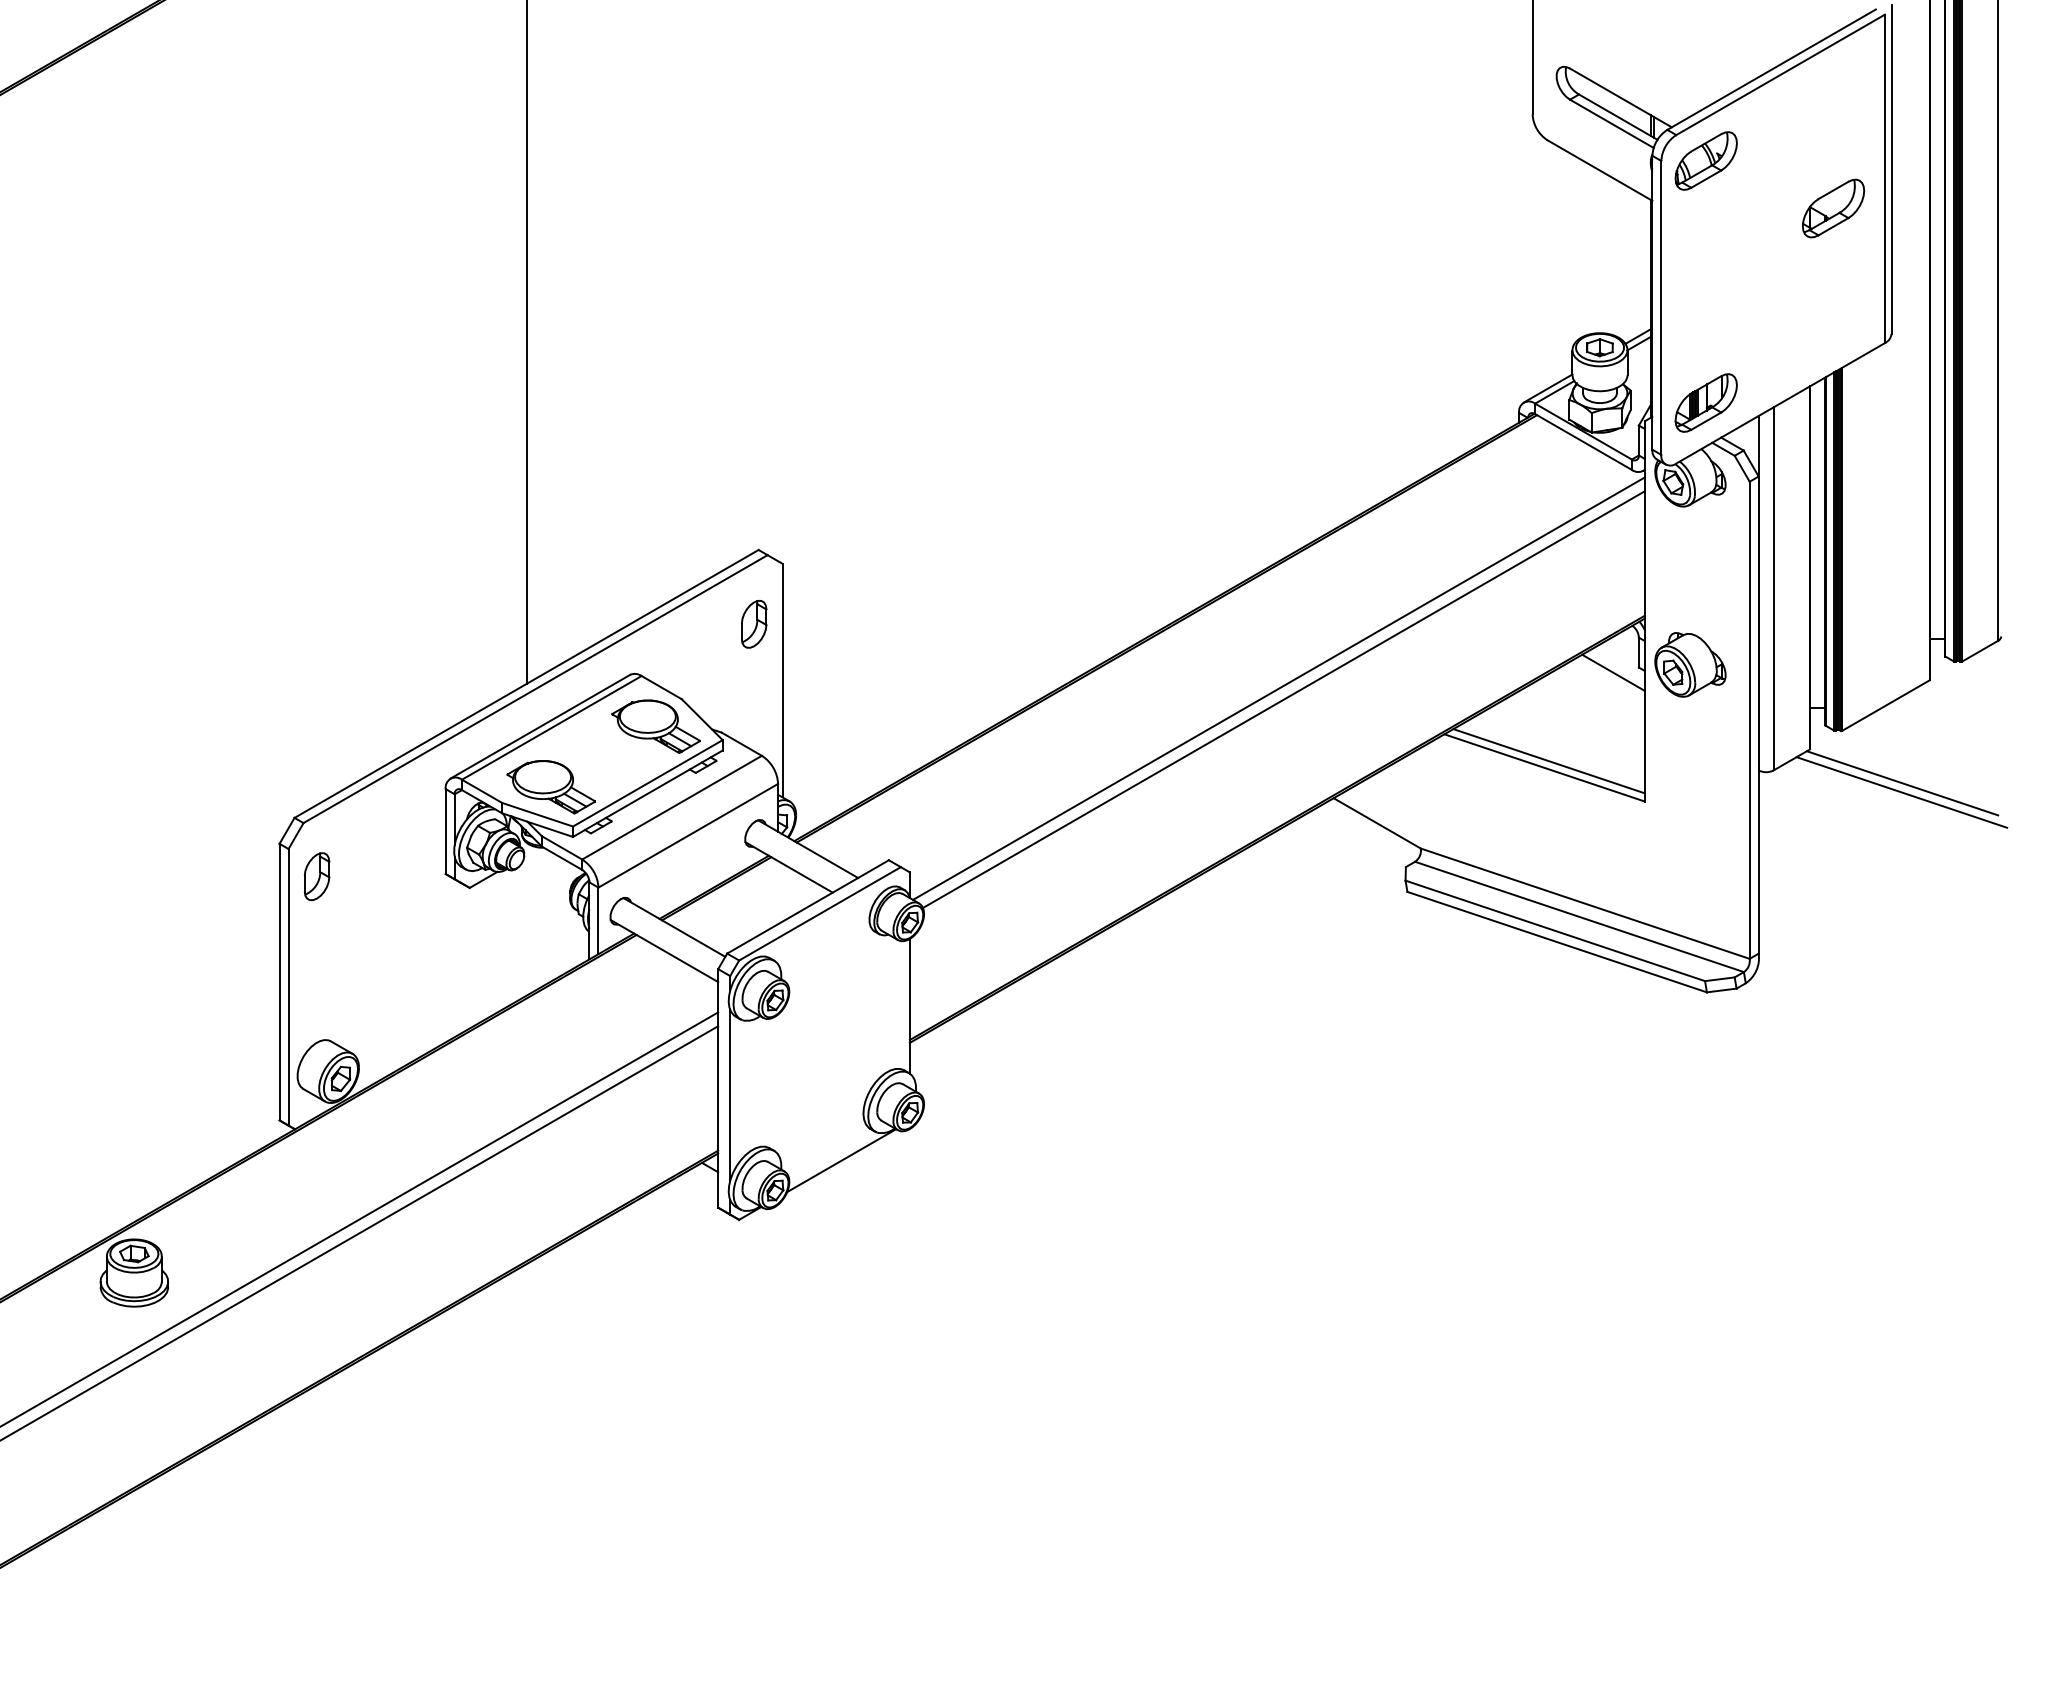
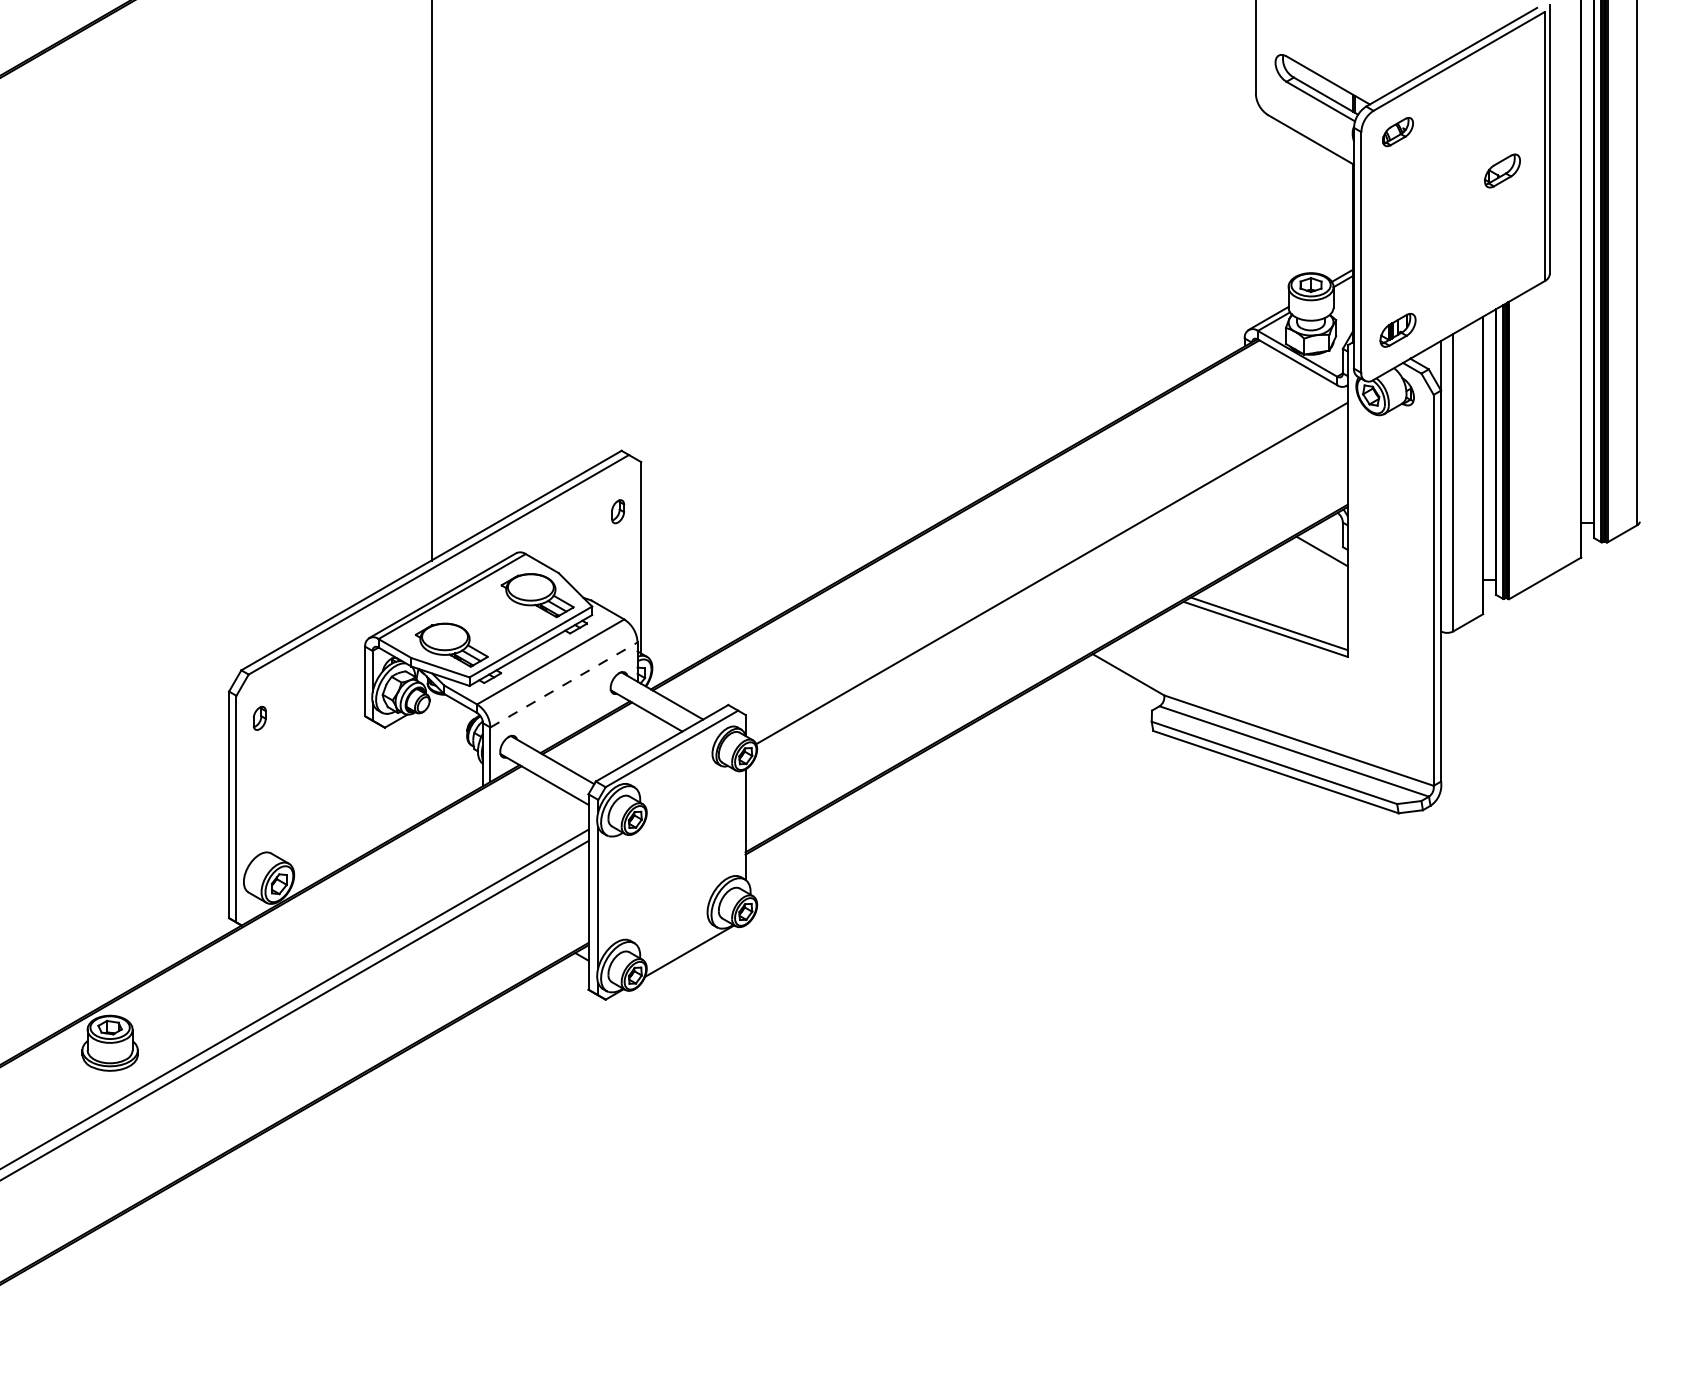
part: (1705, 160) -> (1397, 131), size x0.6
part: (1833, 208) -> (1502, 170), size x0.7
part: (1705, 402) -> (1397, 329), size x0.7
part: (754, 624) -> (618, 511), size x0.6
part: (1690, 664) -> (1385, 544), removed
line: (1278, 688) -> (1047, 564), removed
line: (1902, 783) -> (1558, 642), removed
line: (1901, 792) -> (1558, 649), removed
line: (688, 835) -> (564, 684), solid -> dashed
part: (316, 876) -> (259, 718), size x0.6

